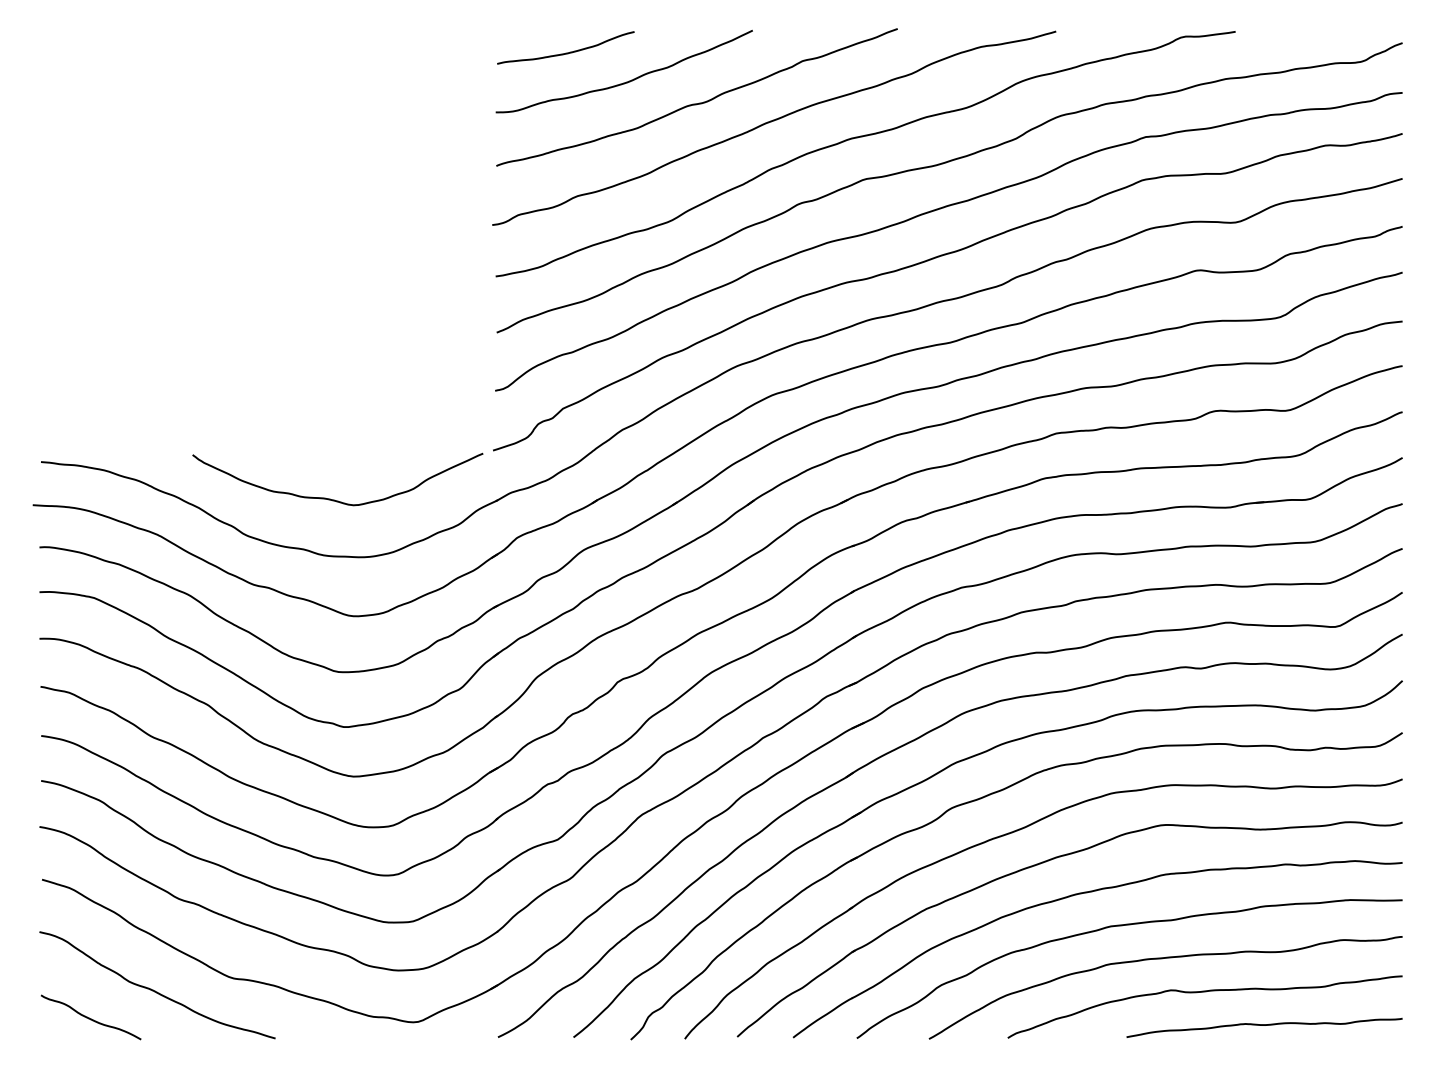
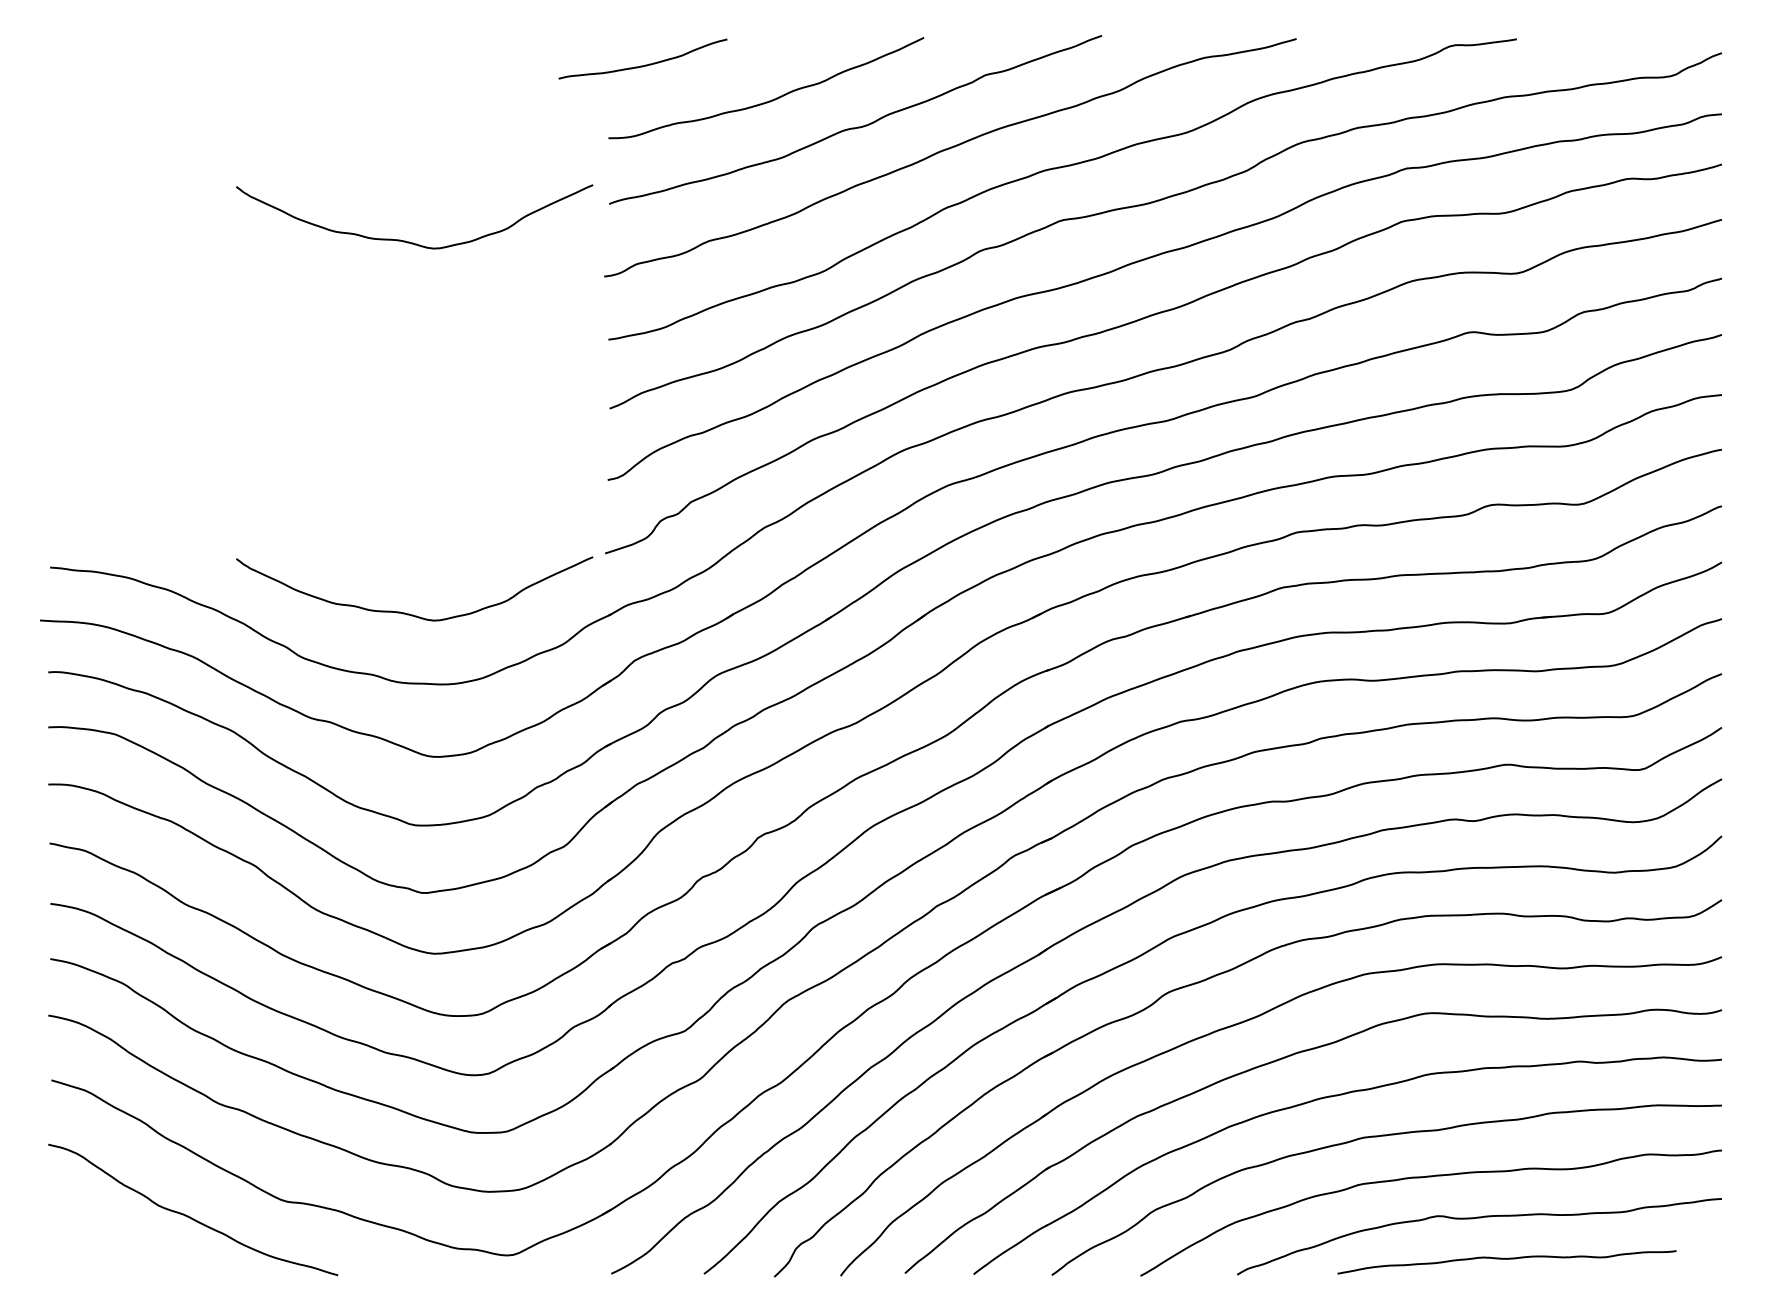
curve: (565, 52) -> (642, 64), moved
curve: (334, 196) -> (410, 241), added
curve: (89, 1017) -> (109, 1249), removed
curve: (1264, 1025) -> (1506, 1259), moved

